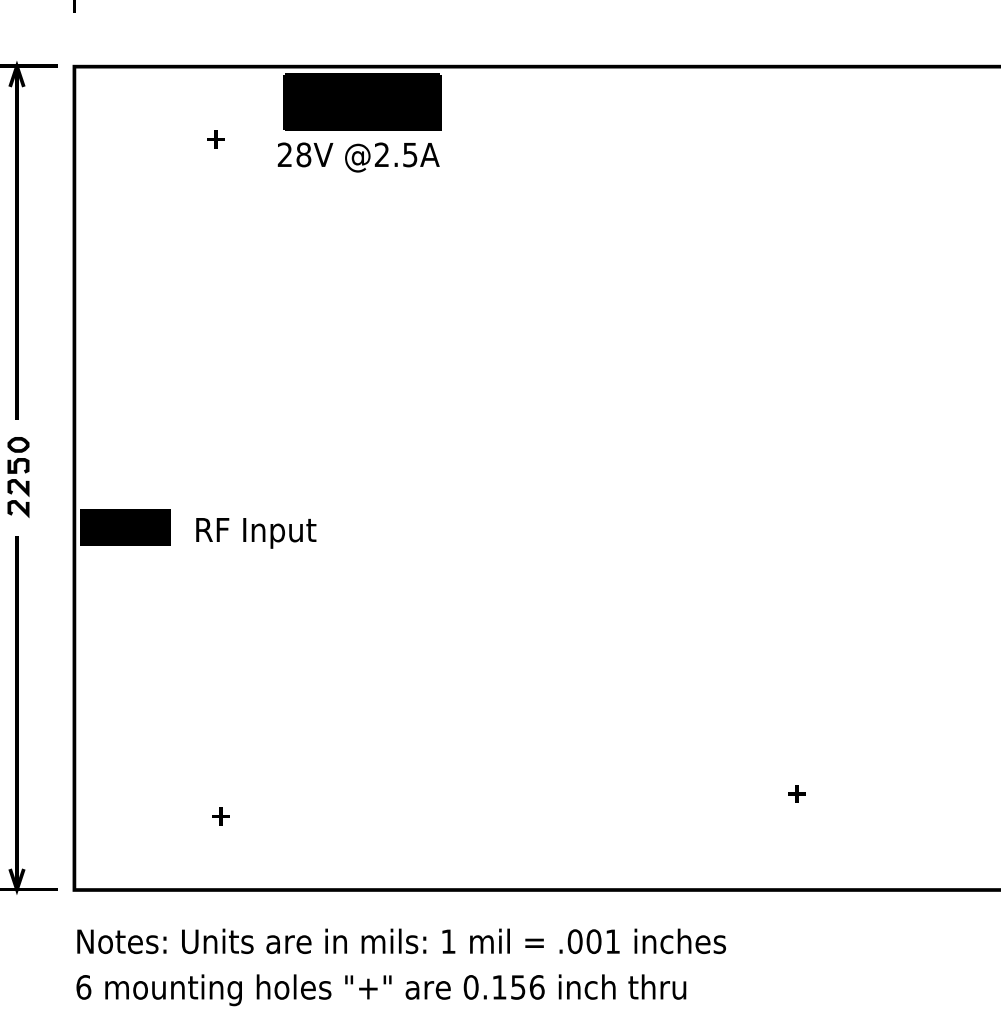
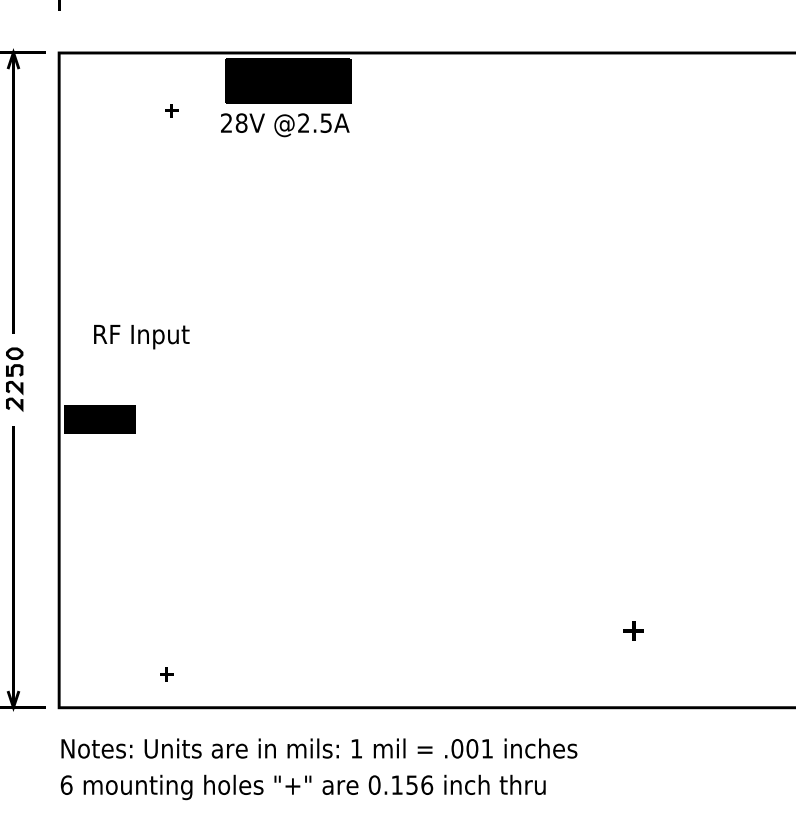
text: (255, 533) -> (141, 337), moved
part: (796, 792) -> (633, 630), size x1.4
part: (220, 816) -> (166, 674), moved

